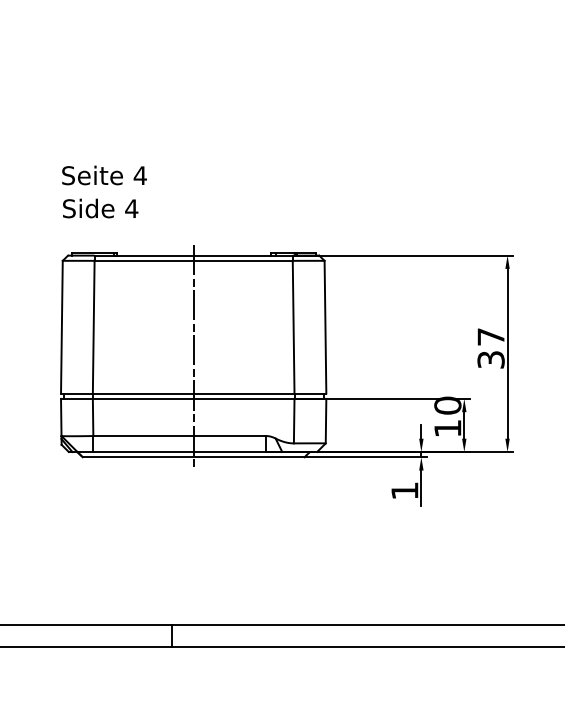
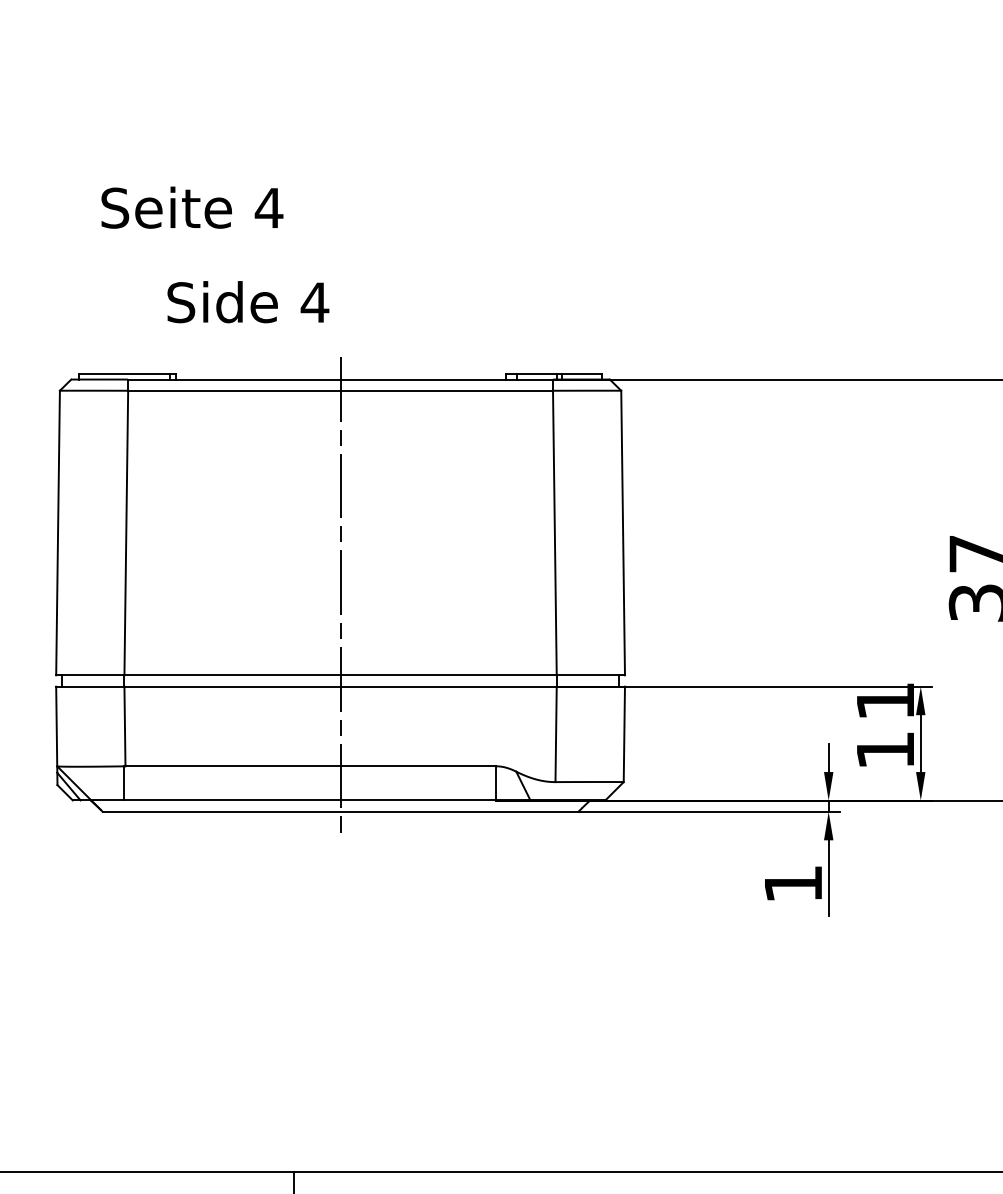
text: (104, 175) -> (192, 207), moved
text: (100, 208) -> (248, 302), moved
text: (447, 405) -> (884, 700), 10 -> 11

